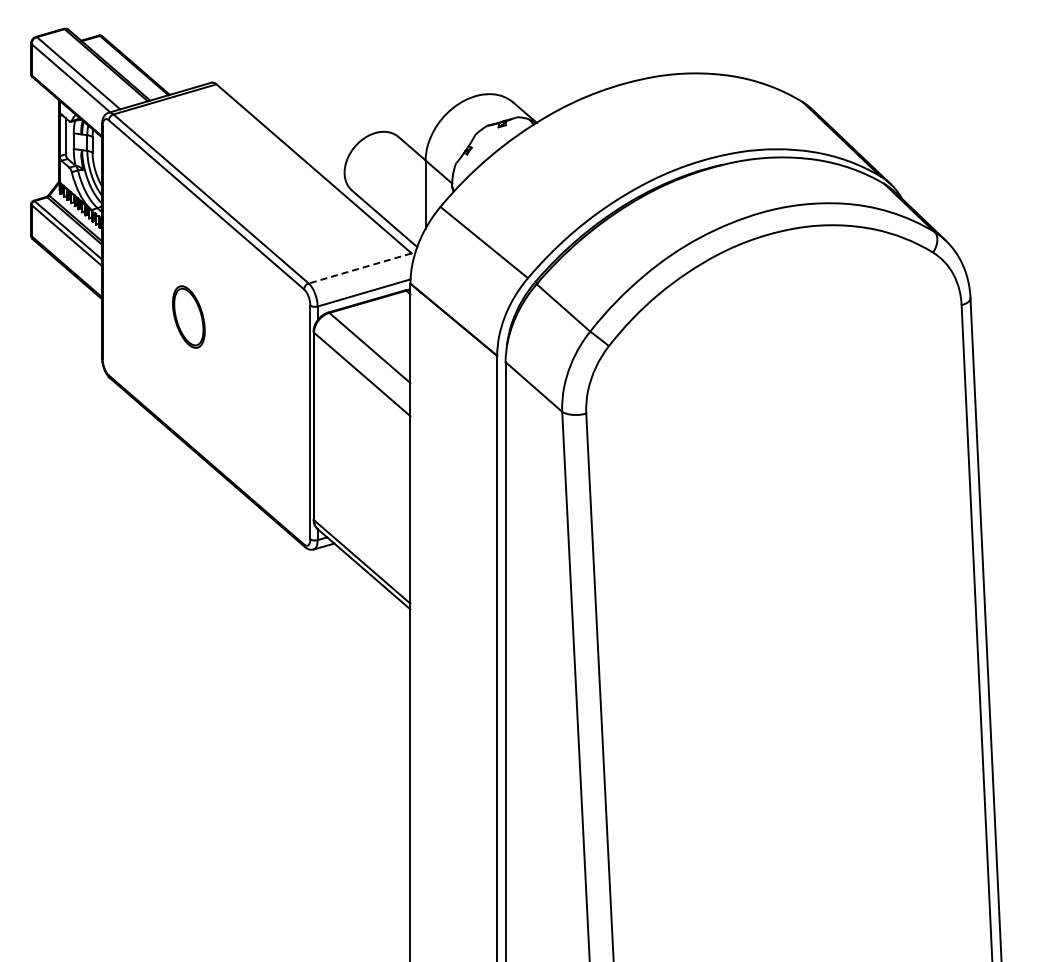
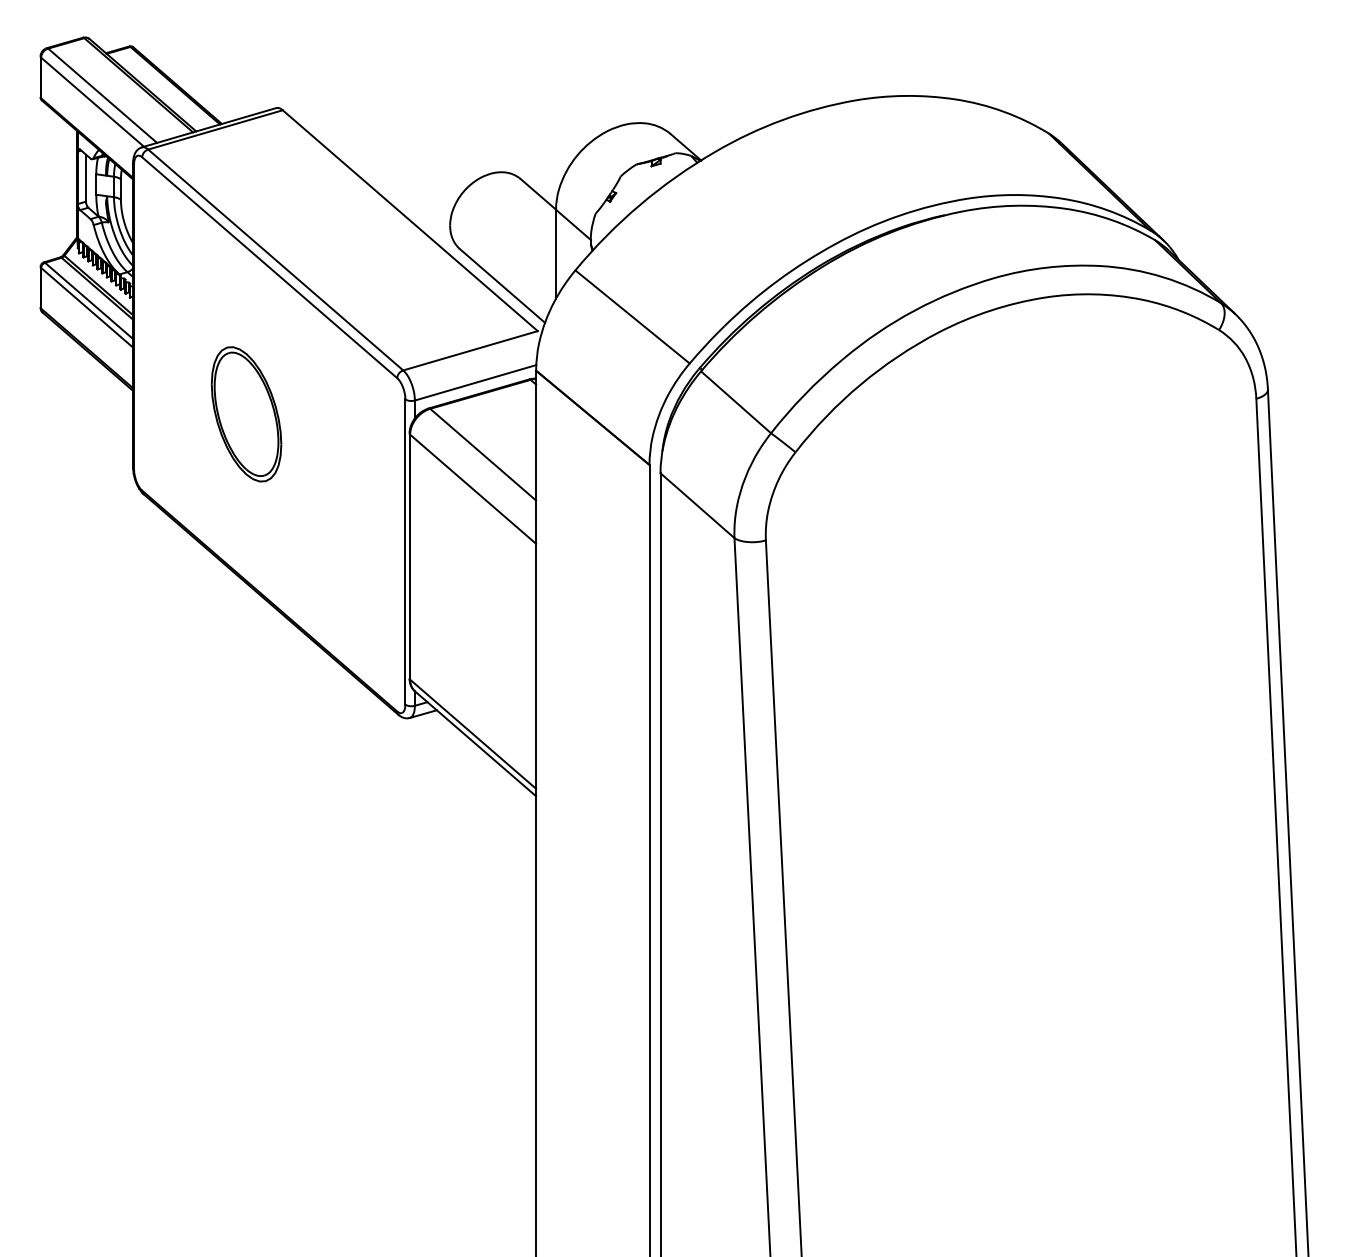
line: (360, 268) -> (470, 350), dashed -> solid
part: (188, 316) -> (246, 413), size x1.67

